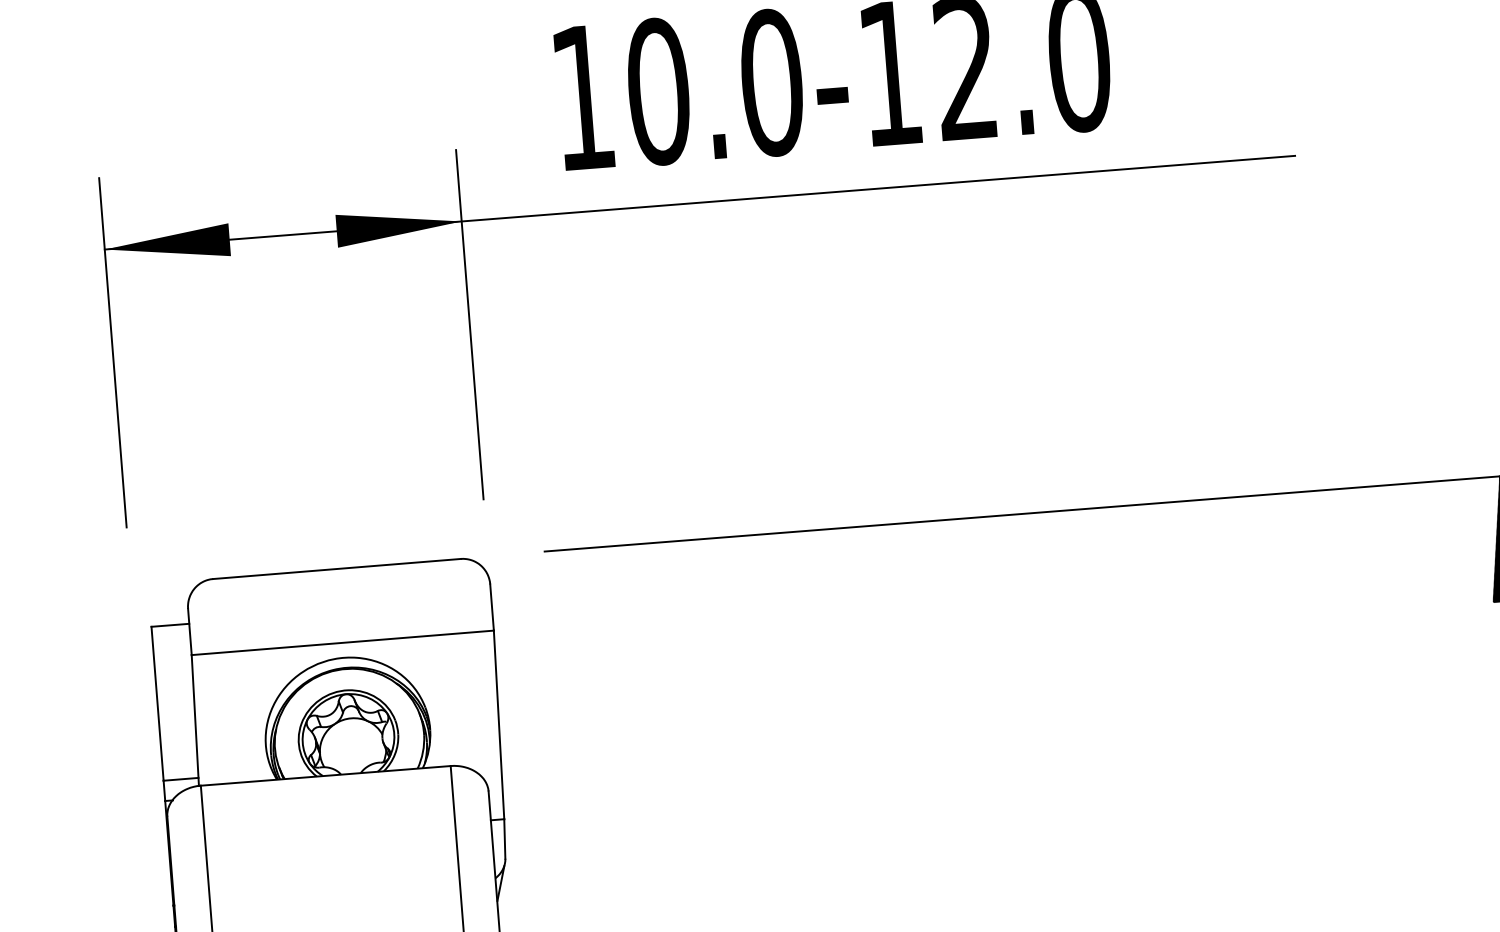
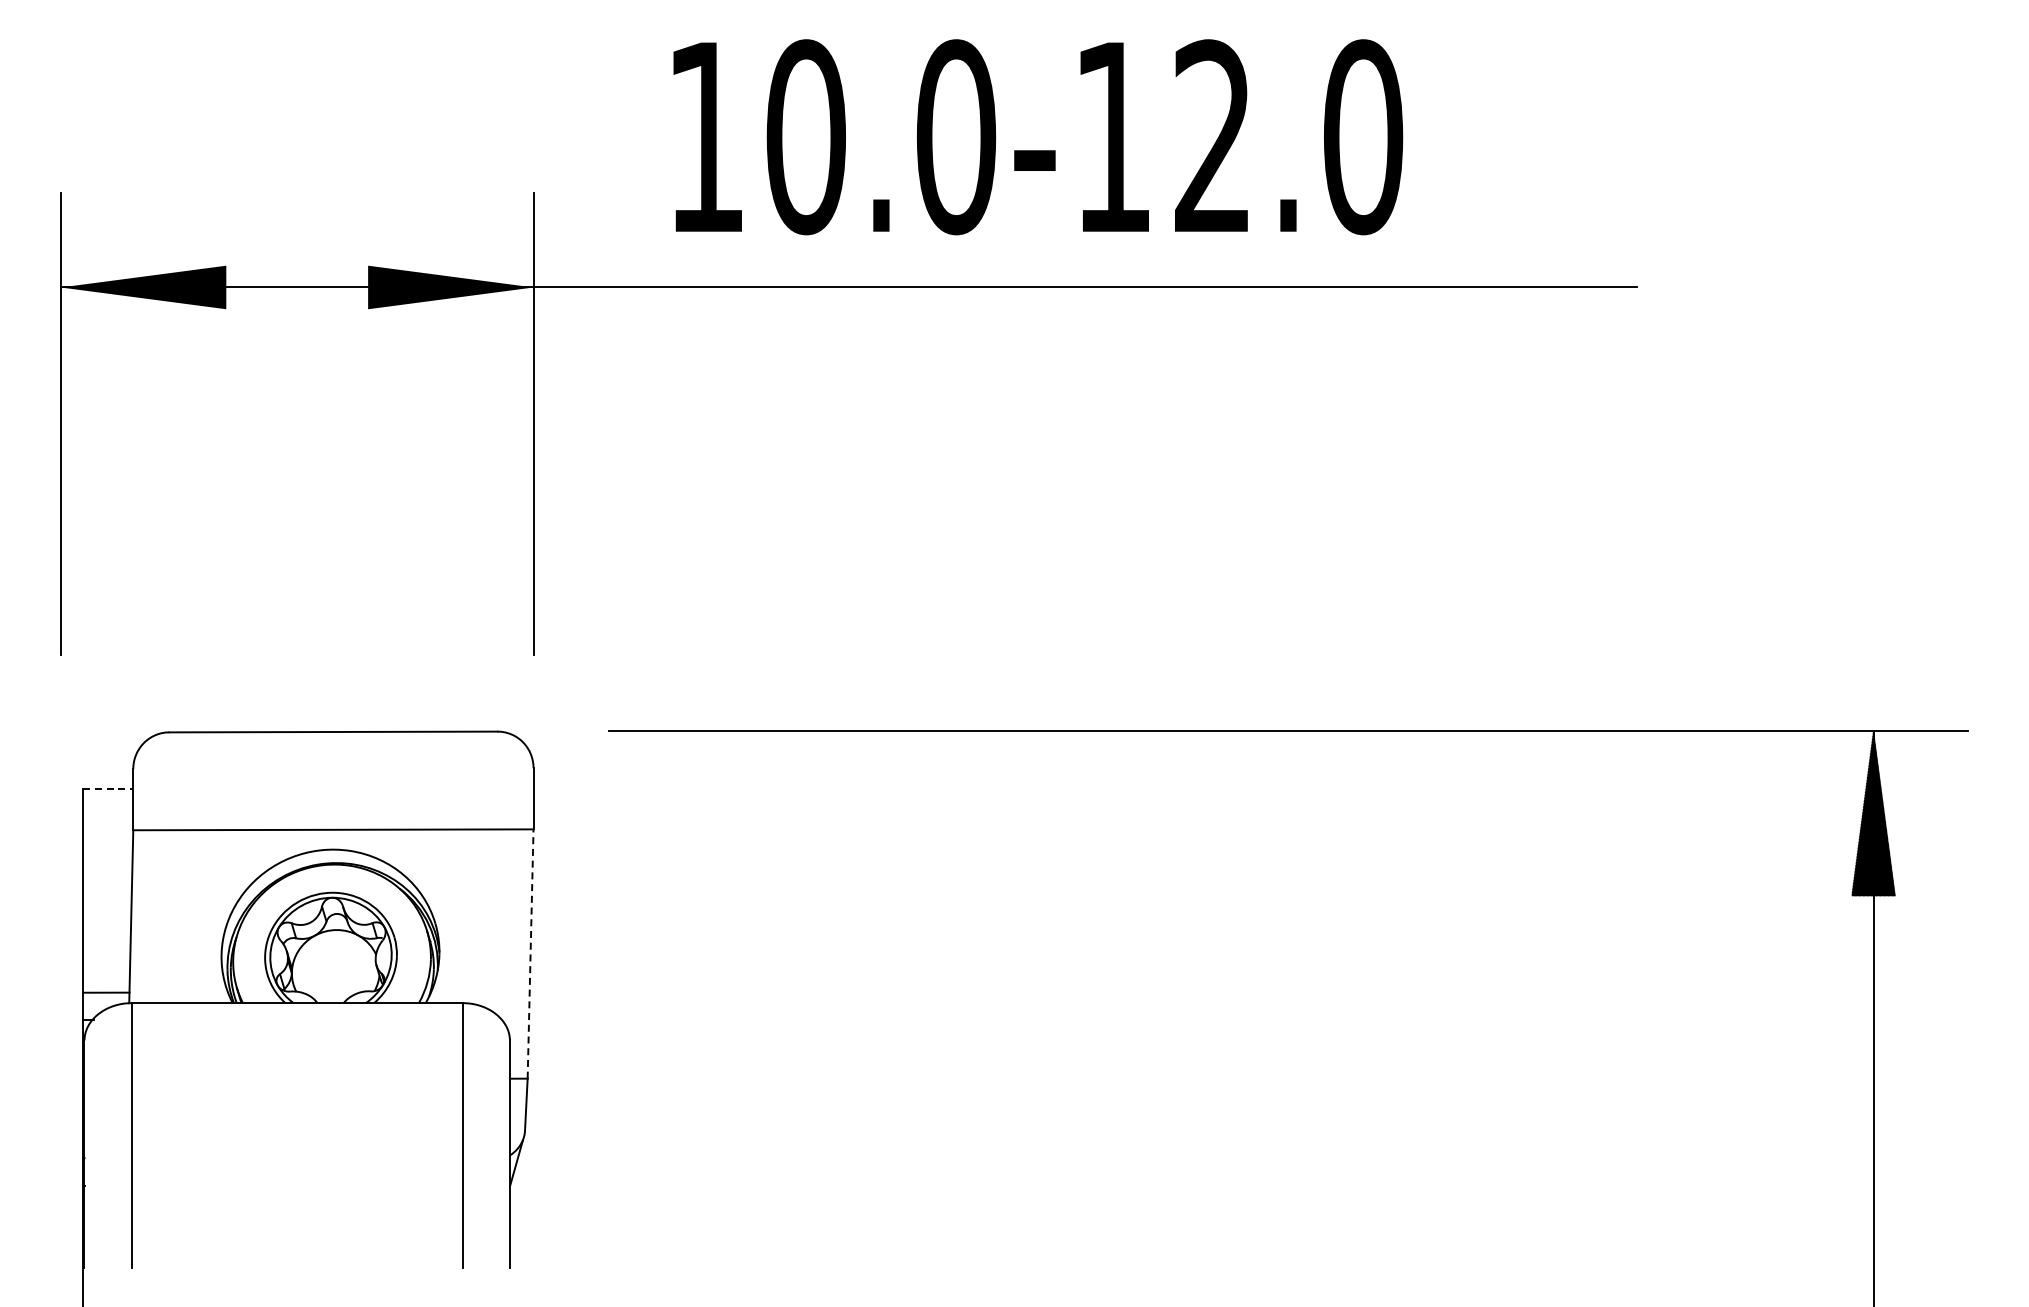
line: (170, 625) -> (108, 788), solid -> dashed
line: (499, 725) -> (530, 954), solid -> dashed

